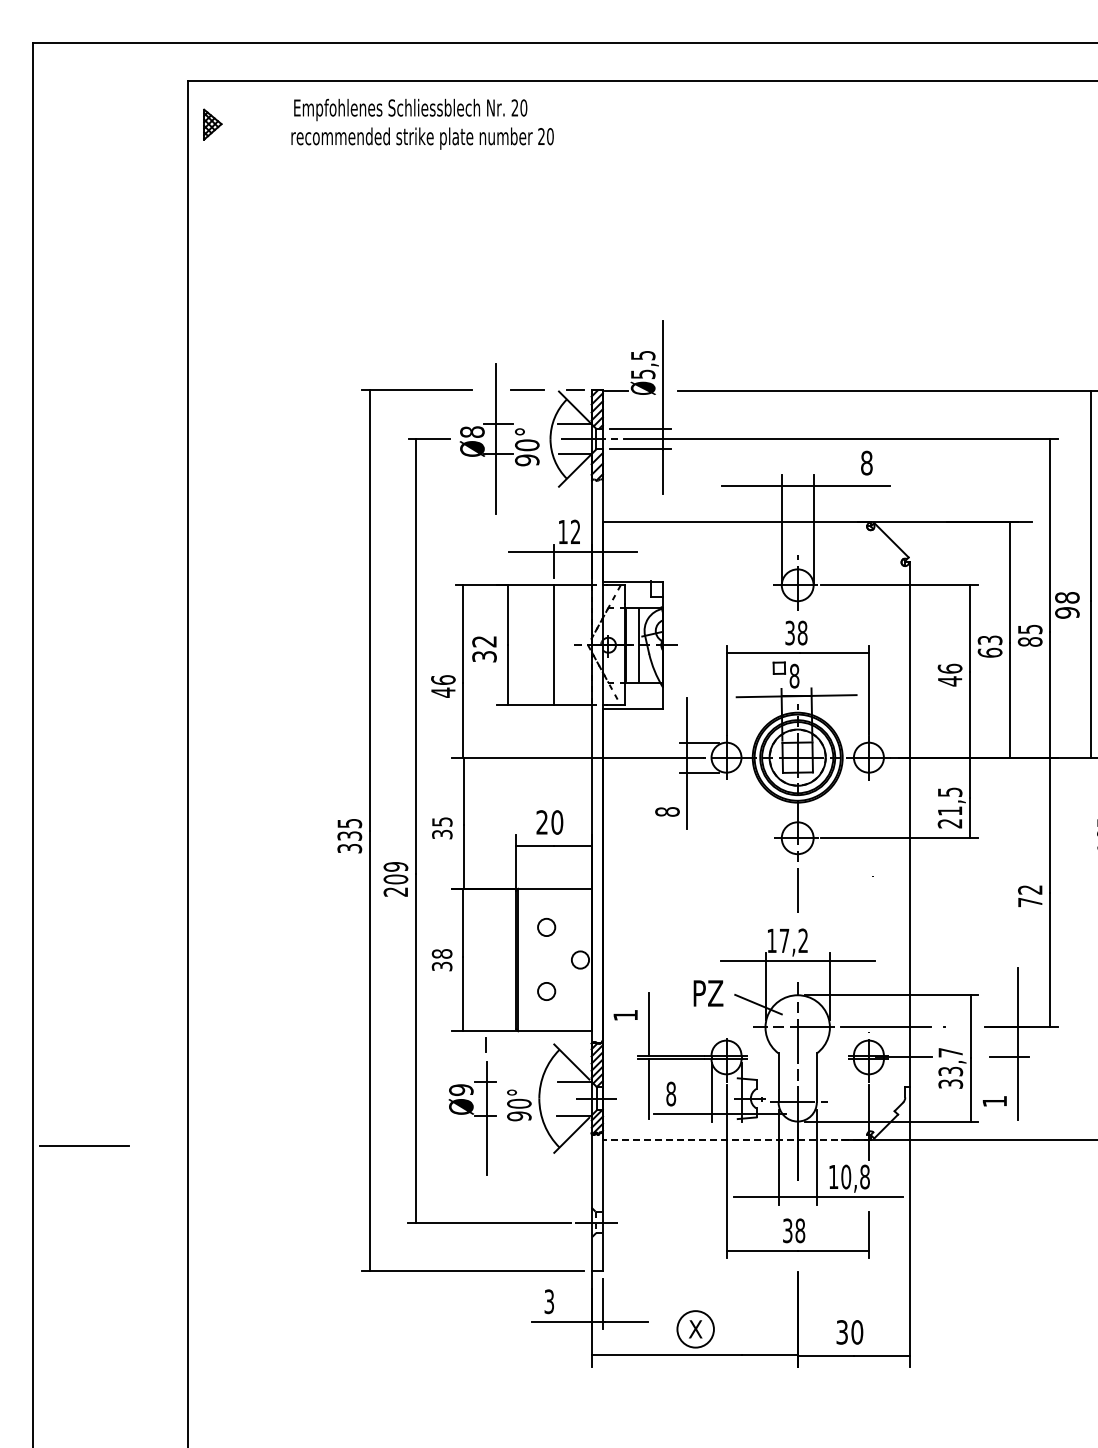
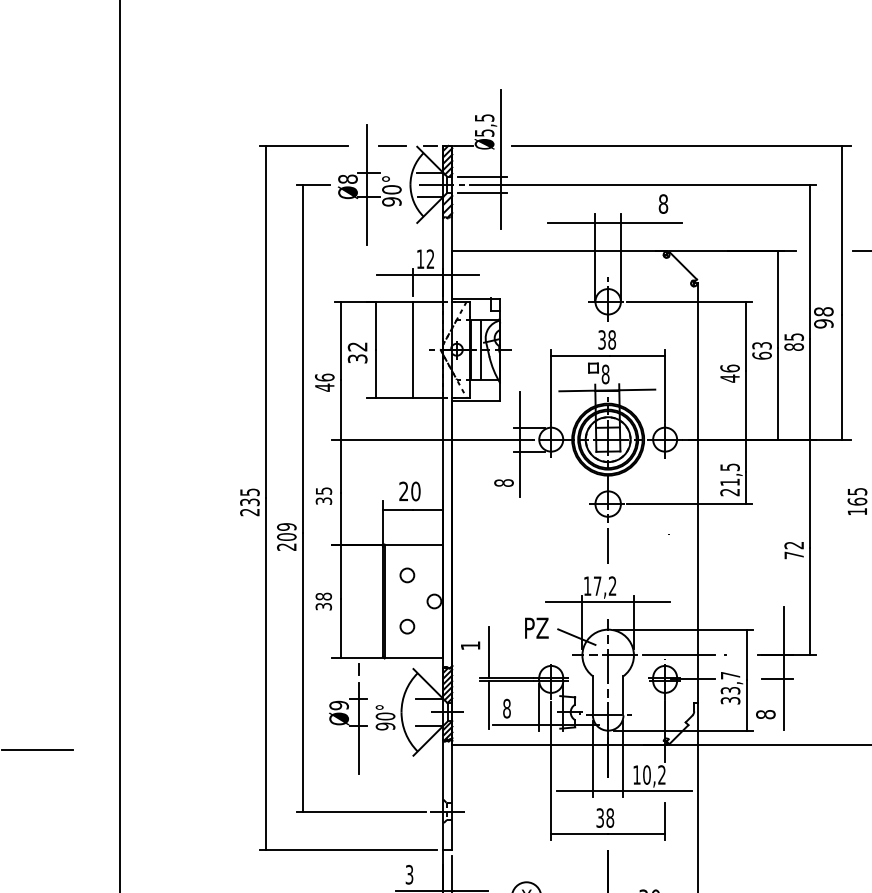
text: (349, 848) -> (249, 512), 335 -> 235
text: (994, 1101) -> (765, 714), 1 -> 8
line: (736, 1139) -> (559, 745), dashed -> solid
text: (864, 1176) -> (661, 774), 10,8 -> 10,2

